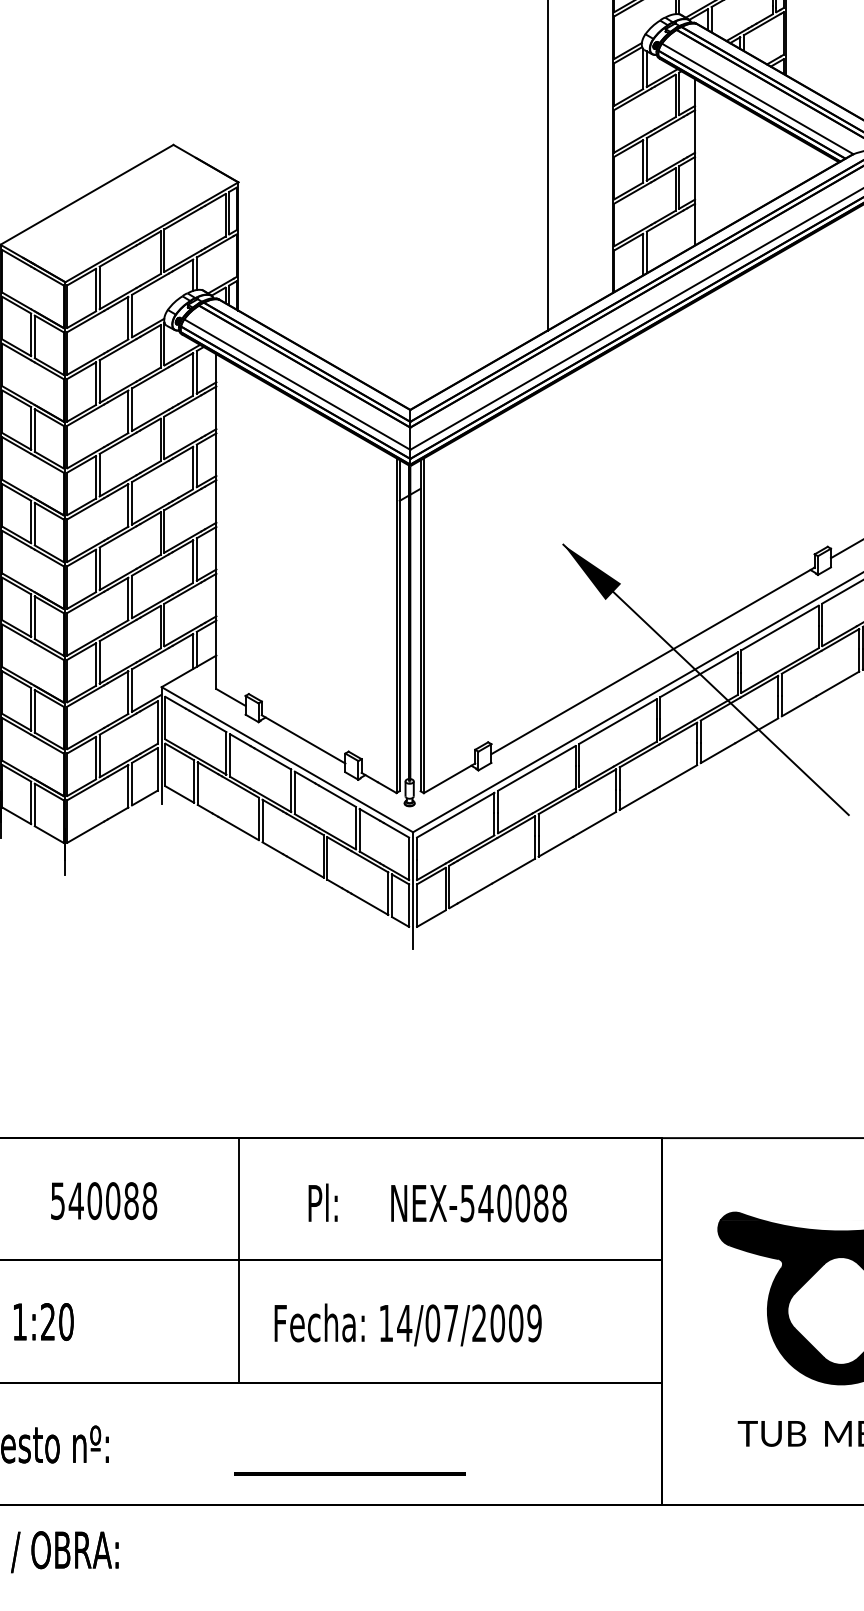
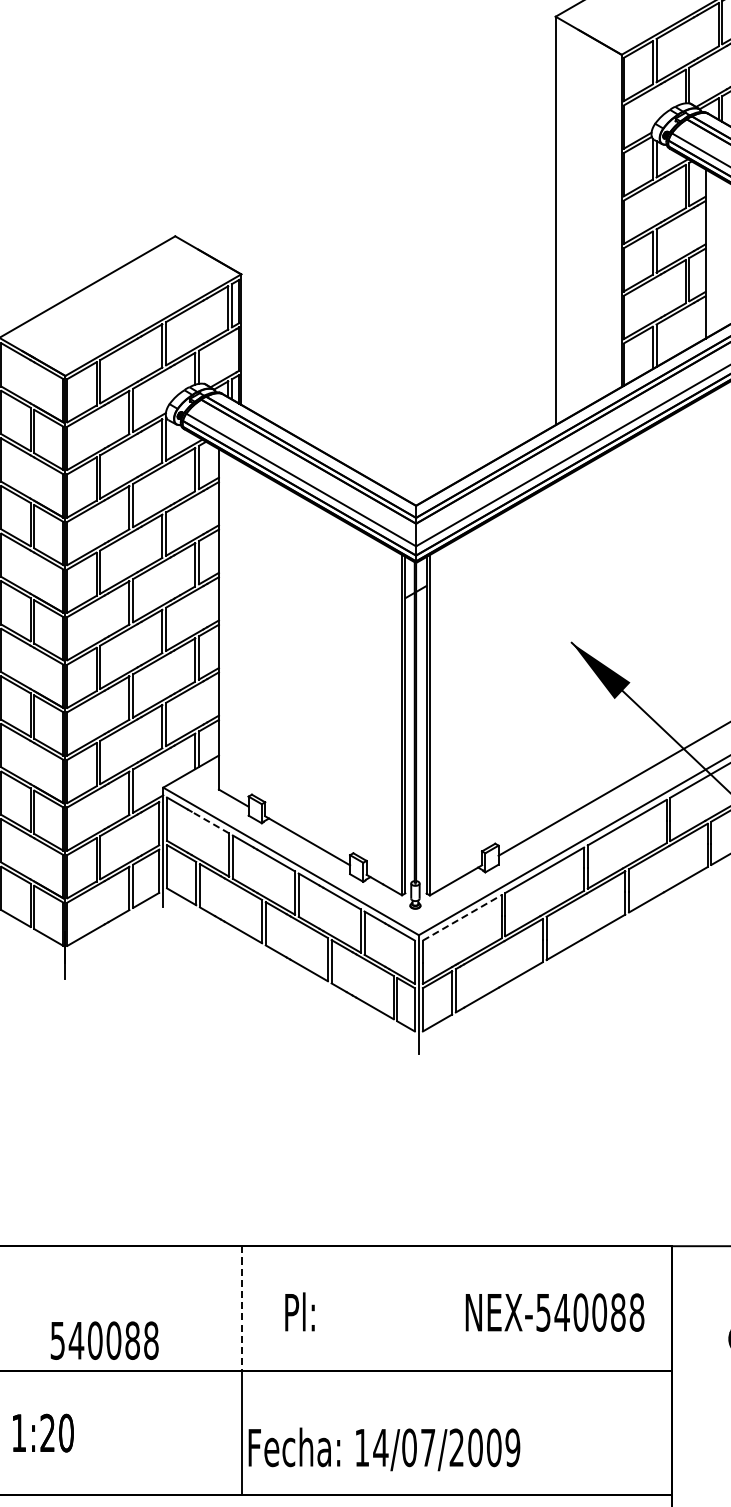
line: (207, 721) -> (209, 822), solid -> dashed
line: (455, 815) -> (462, 918), solid -> dashed
line: (238, 1199) -> (241, 1308), solid -> dashed
text: (104, 1200) -> (105, 1340), moved
text: (322, 1202) -> (299, 1311), moved
text: (478, 1203) -> (554, 1312), moved
text: (407, 1324) -> (383, 1448), moved

